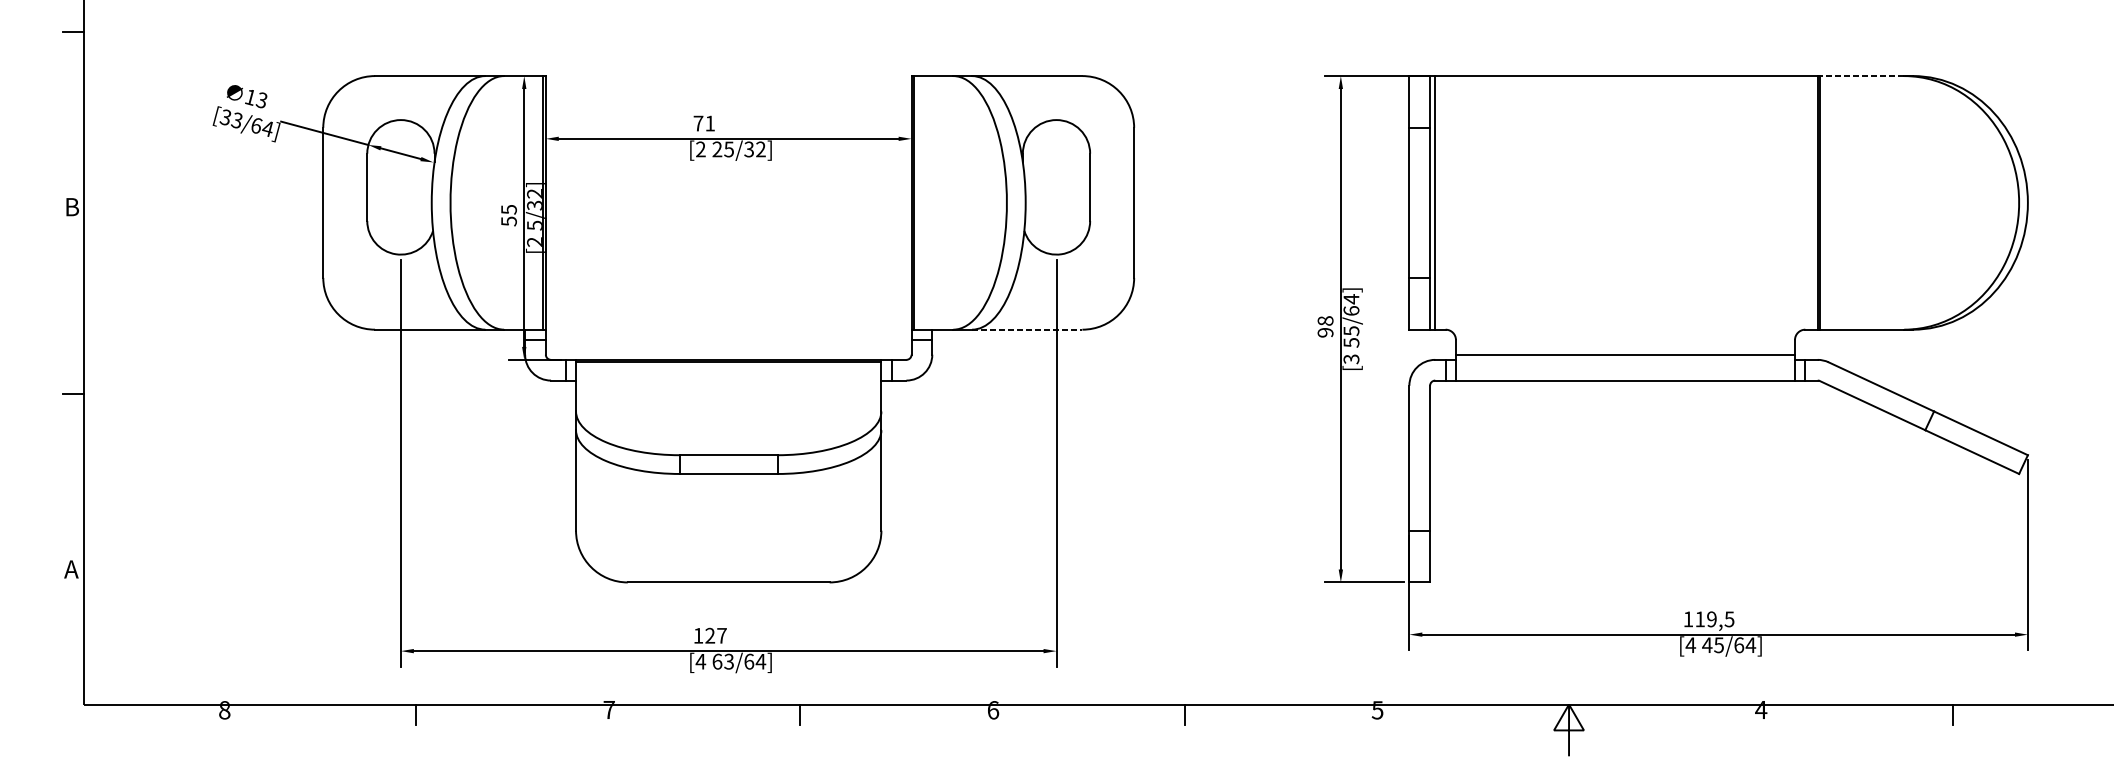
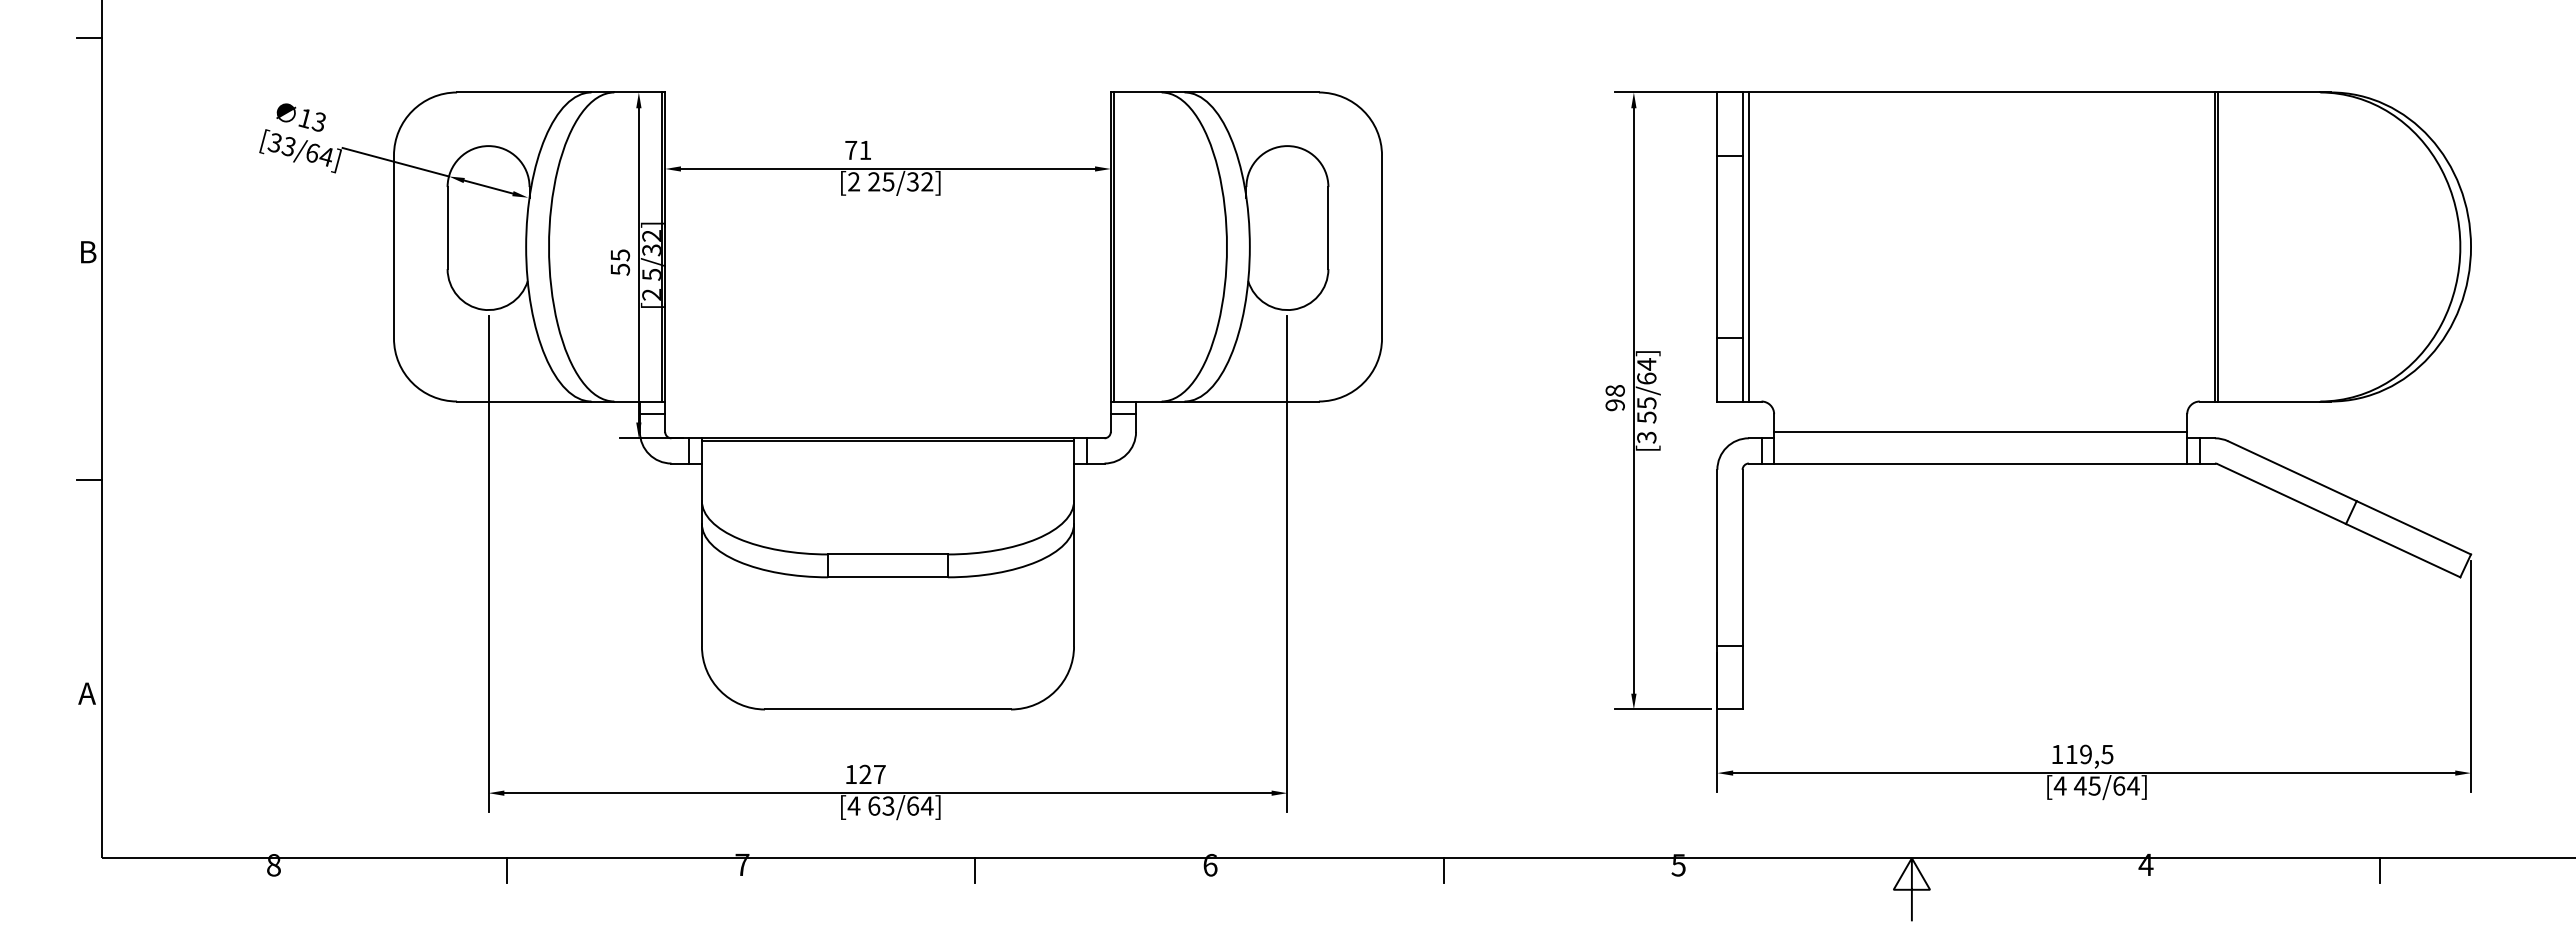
line: (1861, 76) -> (2268, 92), dashed -> solid
line: (1027, 329) -> (1252, 401), dashed -> solid

